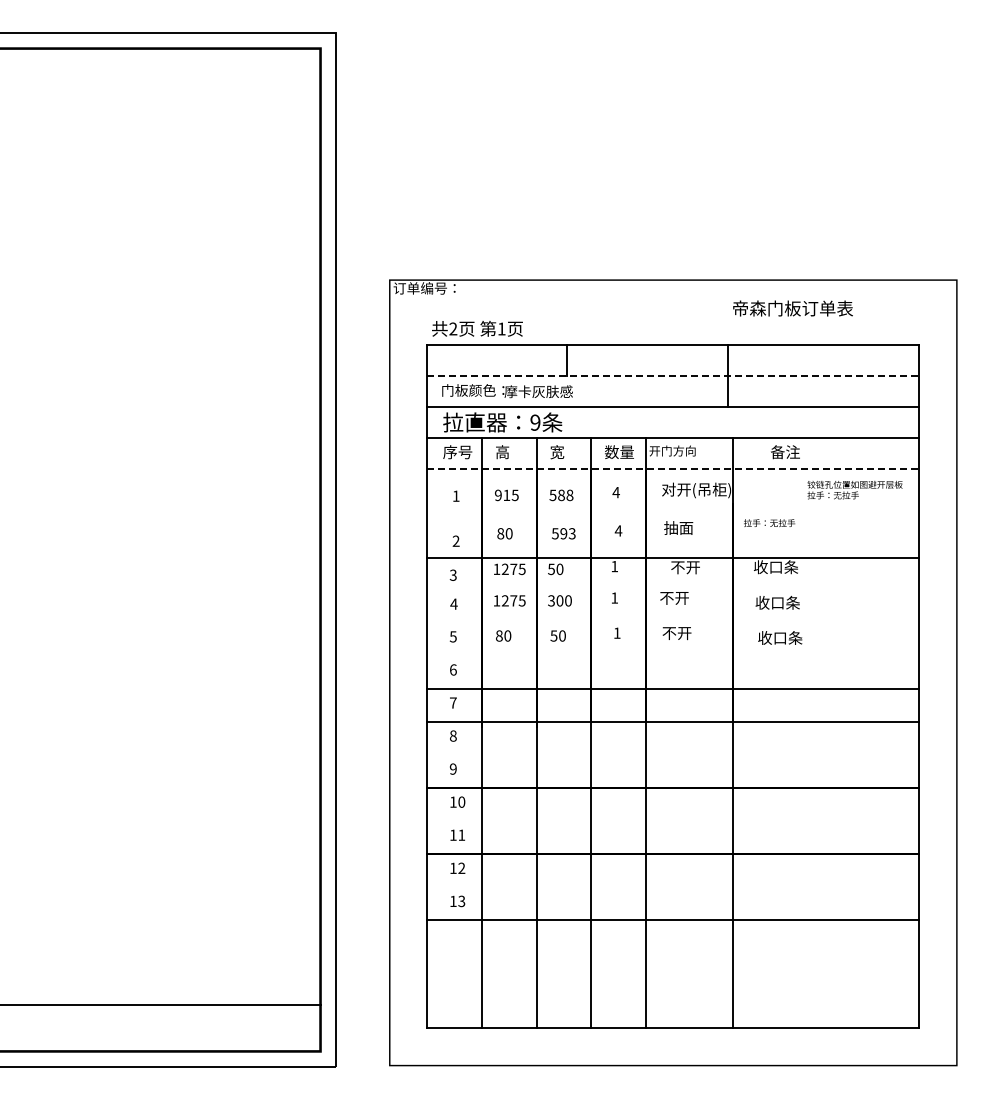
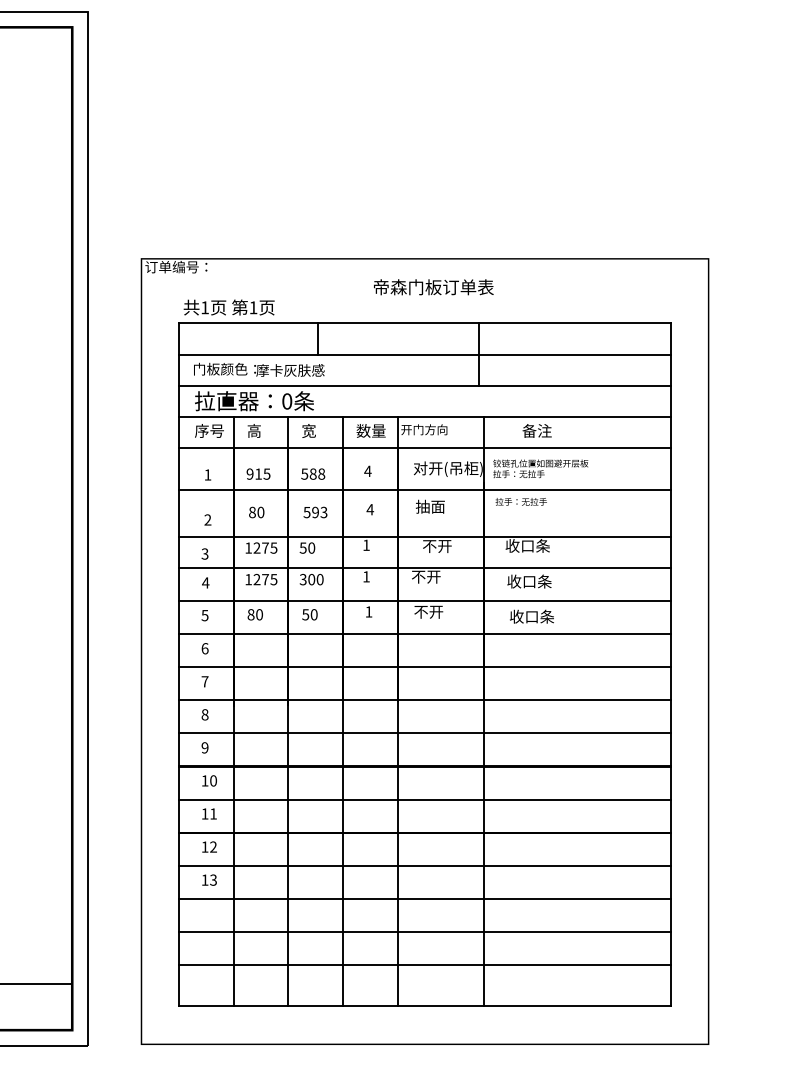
text: (792, 308) -> (433, 287), moved
text: (453, 328) -> (205, 307), 2 -> 1
line: (673, 375) -> (425, 354), dashed -> solid
text: (535, 422) -> (287, 401), 9 -> 0
line: (673, 469) -> (425, 448), dashed -> solid
text: (854, 489) -> (540, 468), moved
line: (673, 510) -> (425, 489), added
line: (673, 589) -> (425, 568), added
line: (673, 622) -> (425, 601), added
line: (673, 655) -> (425, 634), added
line: (673, 754) -> (425, 733), added
line: (673, 820) -> (425, 799), added
line: (673, 887) -> (425, 866), added
line: (673, 953) -> (425, 932), added
line: (673, 986) -> (425, 965), added

